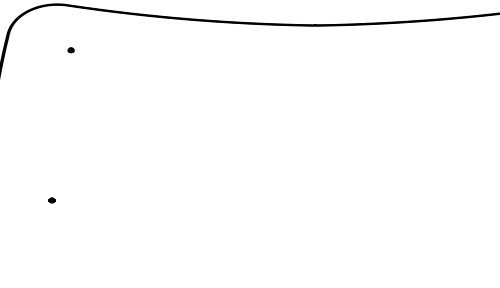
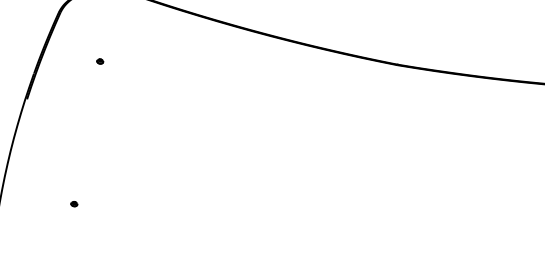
part: (70, 50) -> (99, 61), moved

